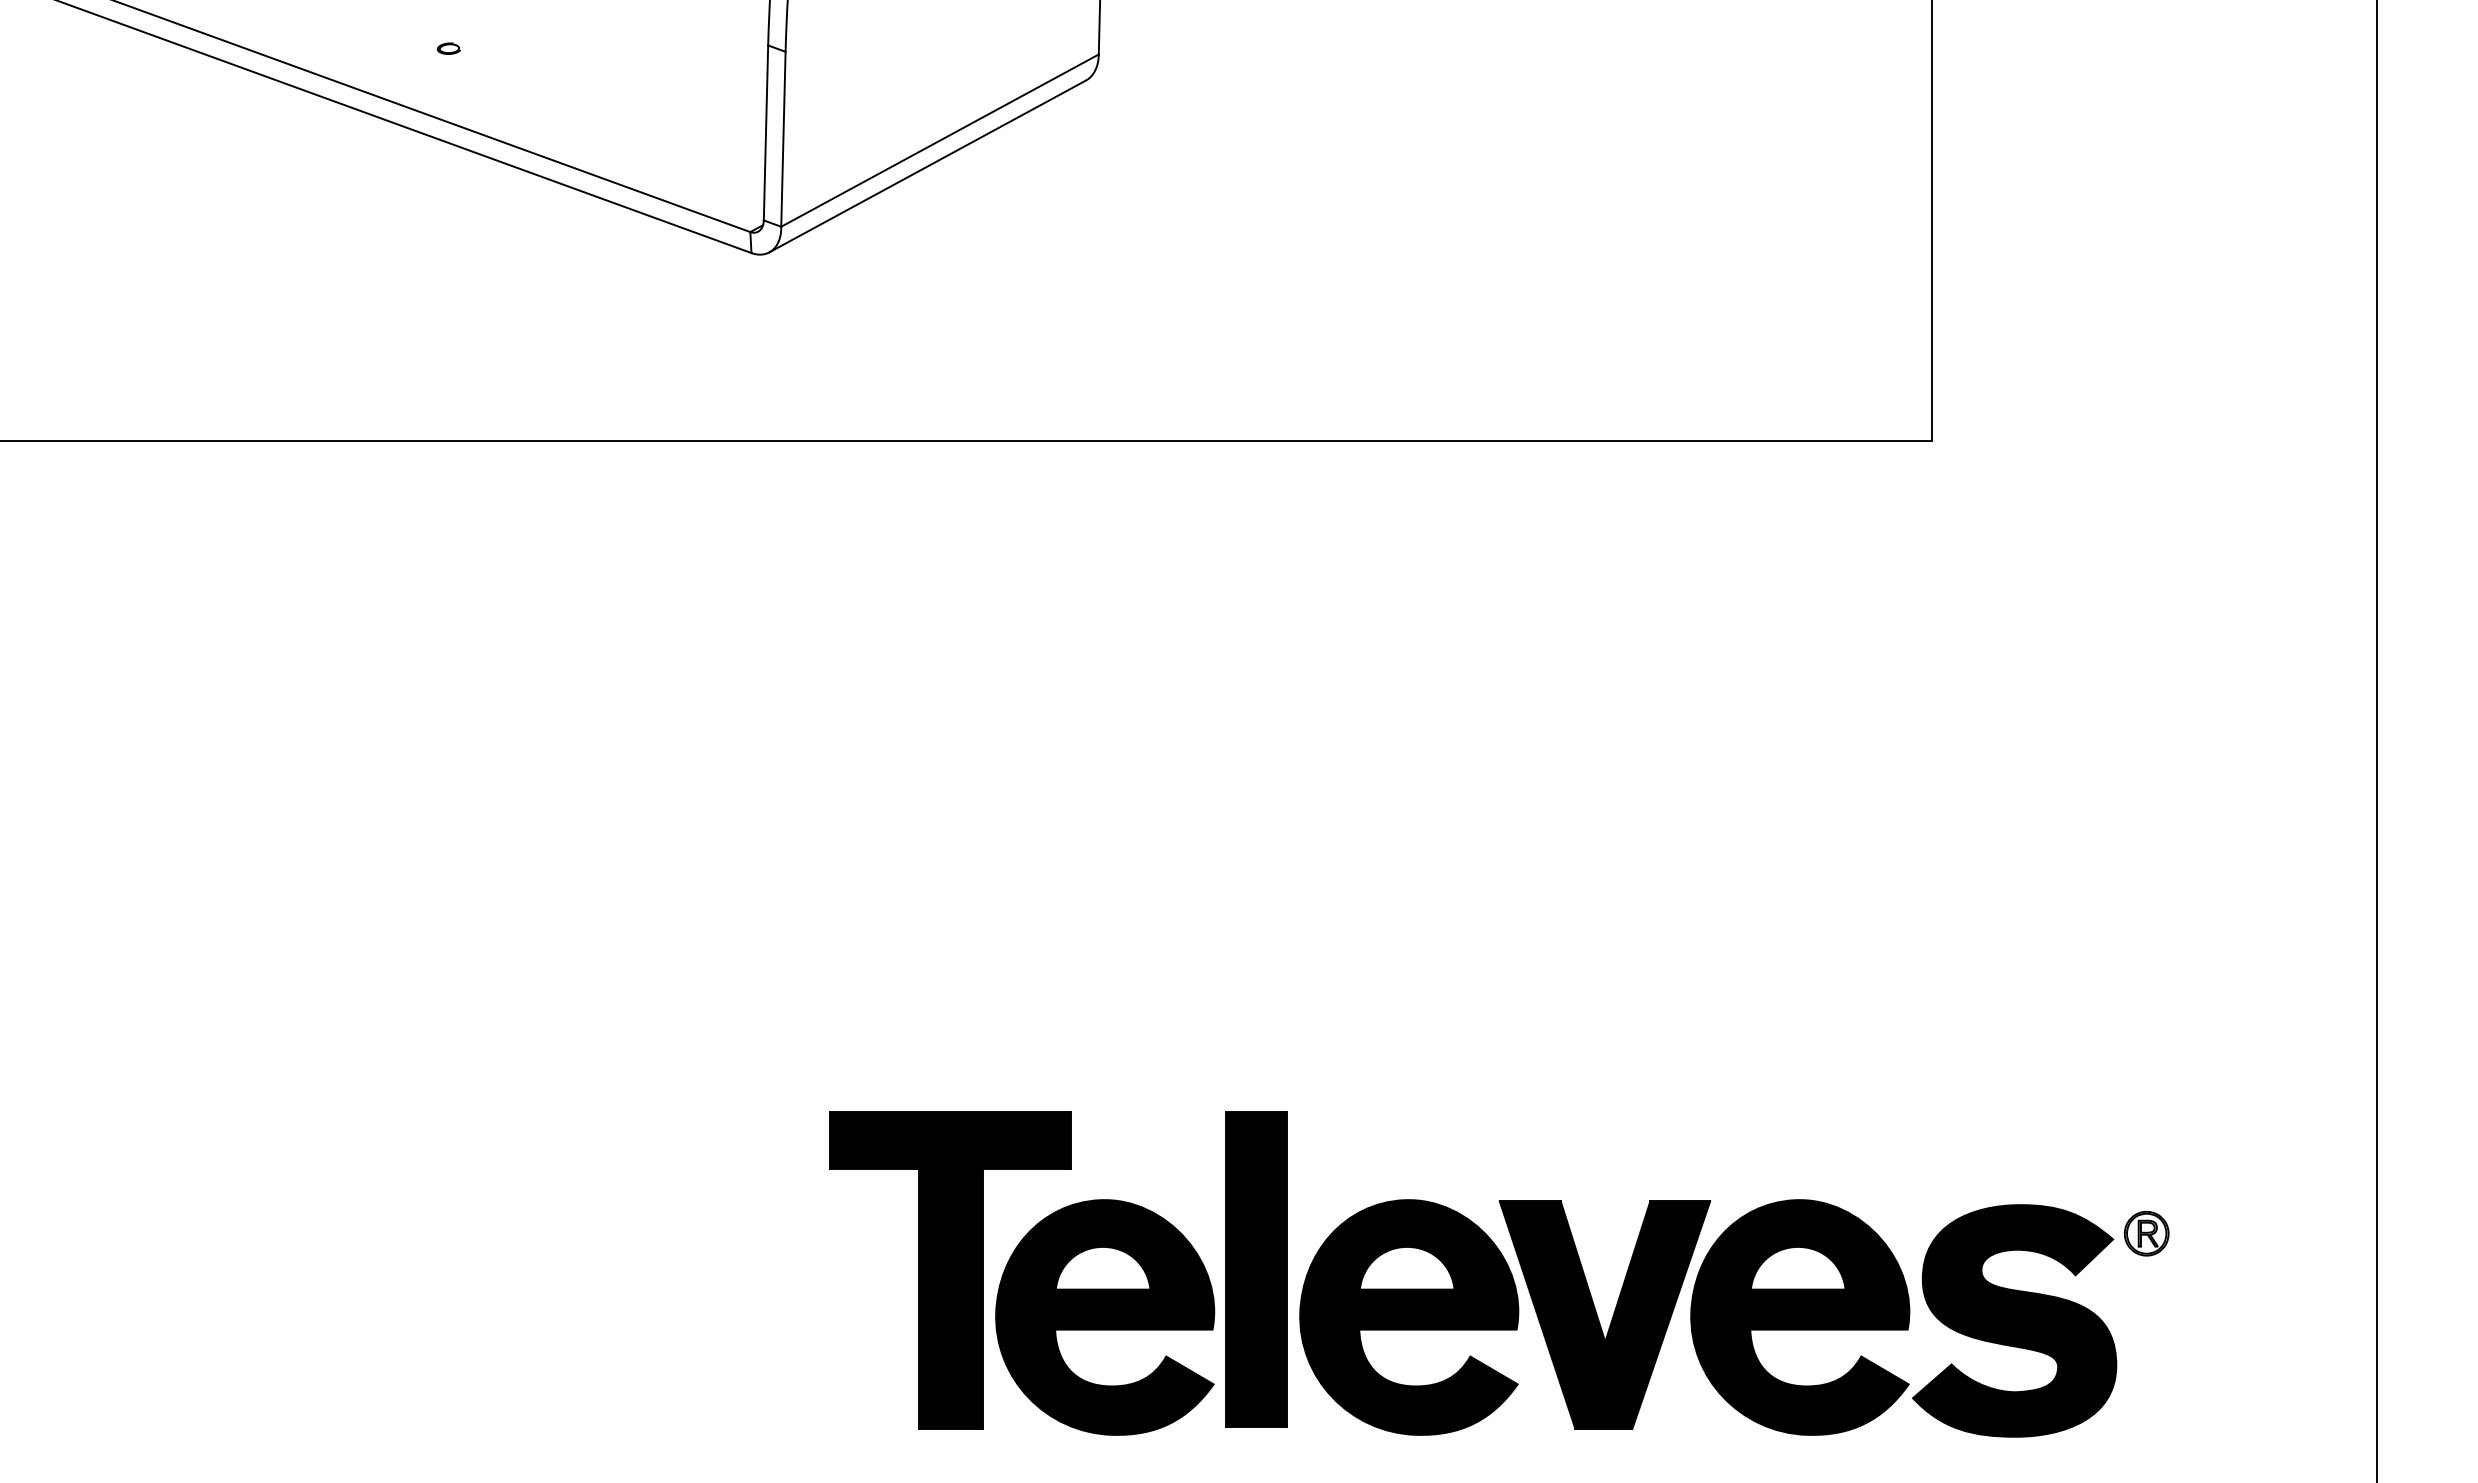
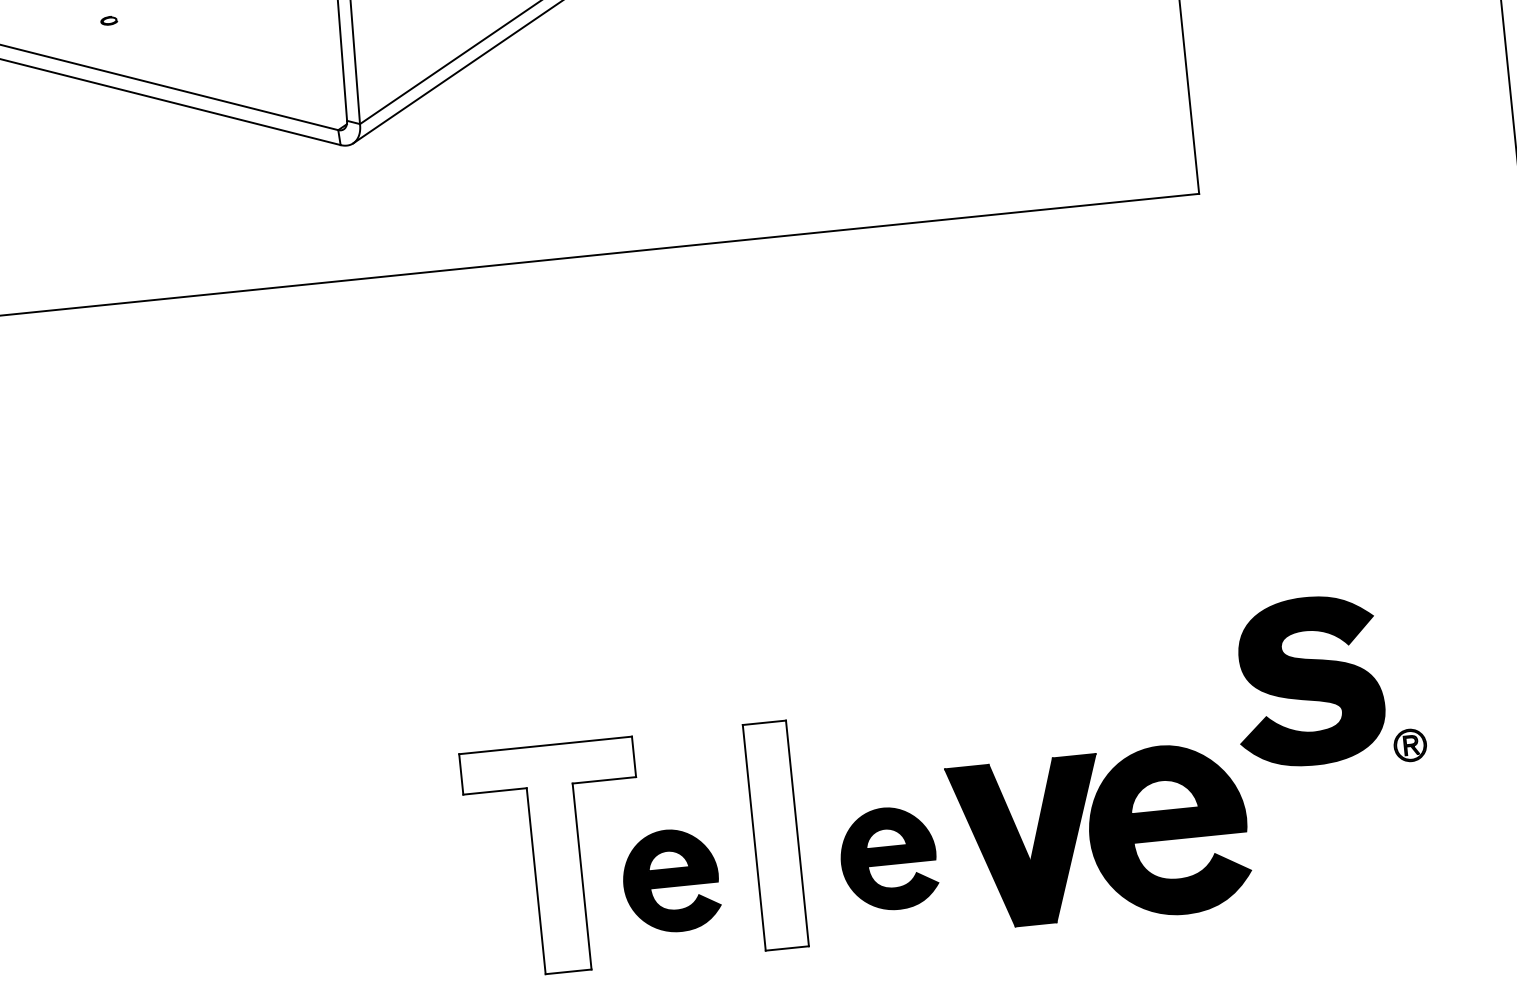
fill: (1256, 1269) -> (775, 835), removed
fill: (950, 1270) -> (557, 858), removed
part: (1105, 1317) -> (671, 881), size x0.6
part: (1409, 1317) -> (888, 858), size x0.6
part: (2014, 1320) -> (1308, 681), moved

